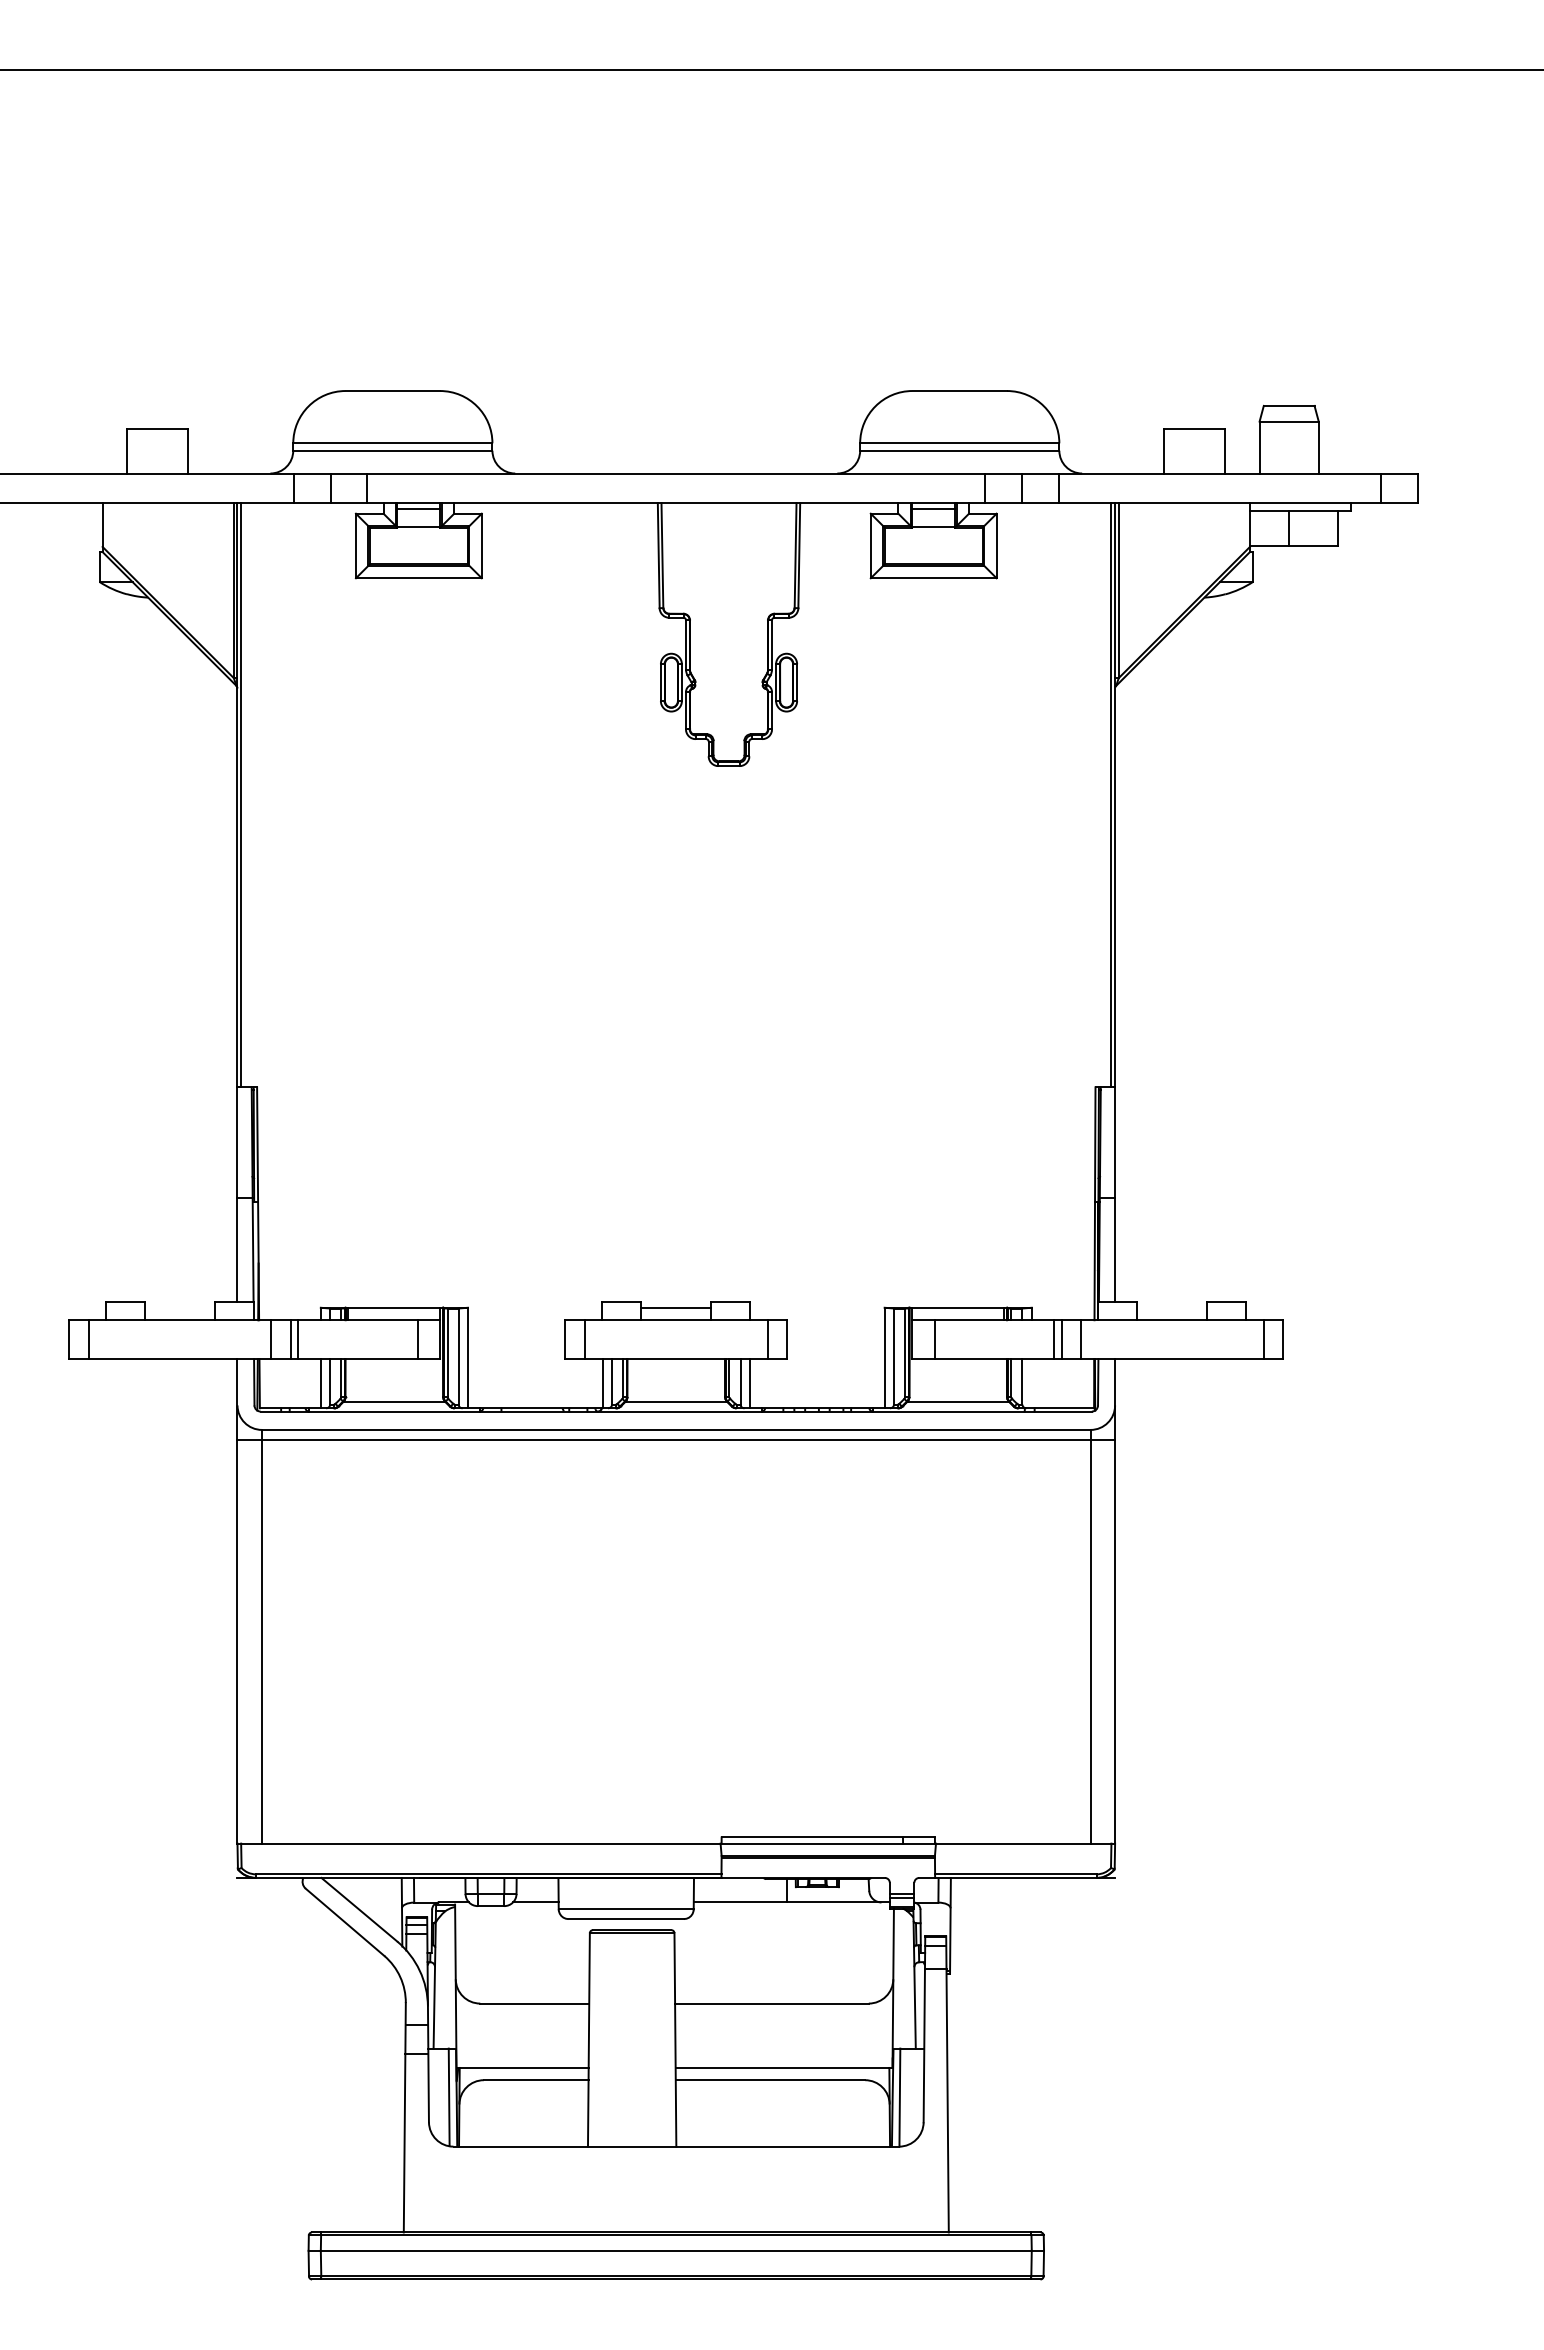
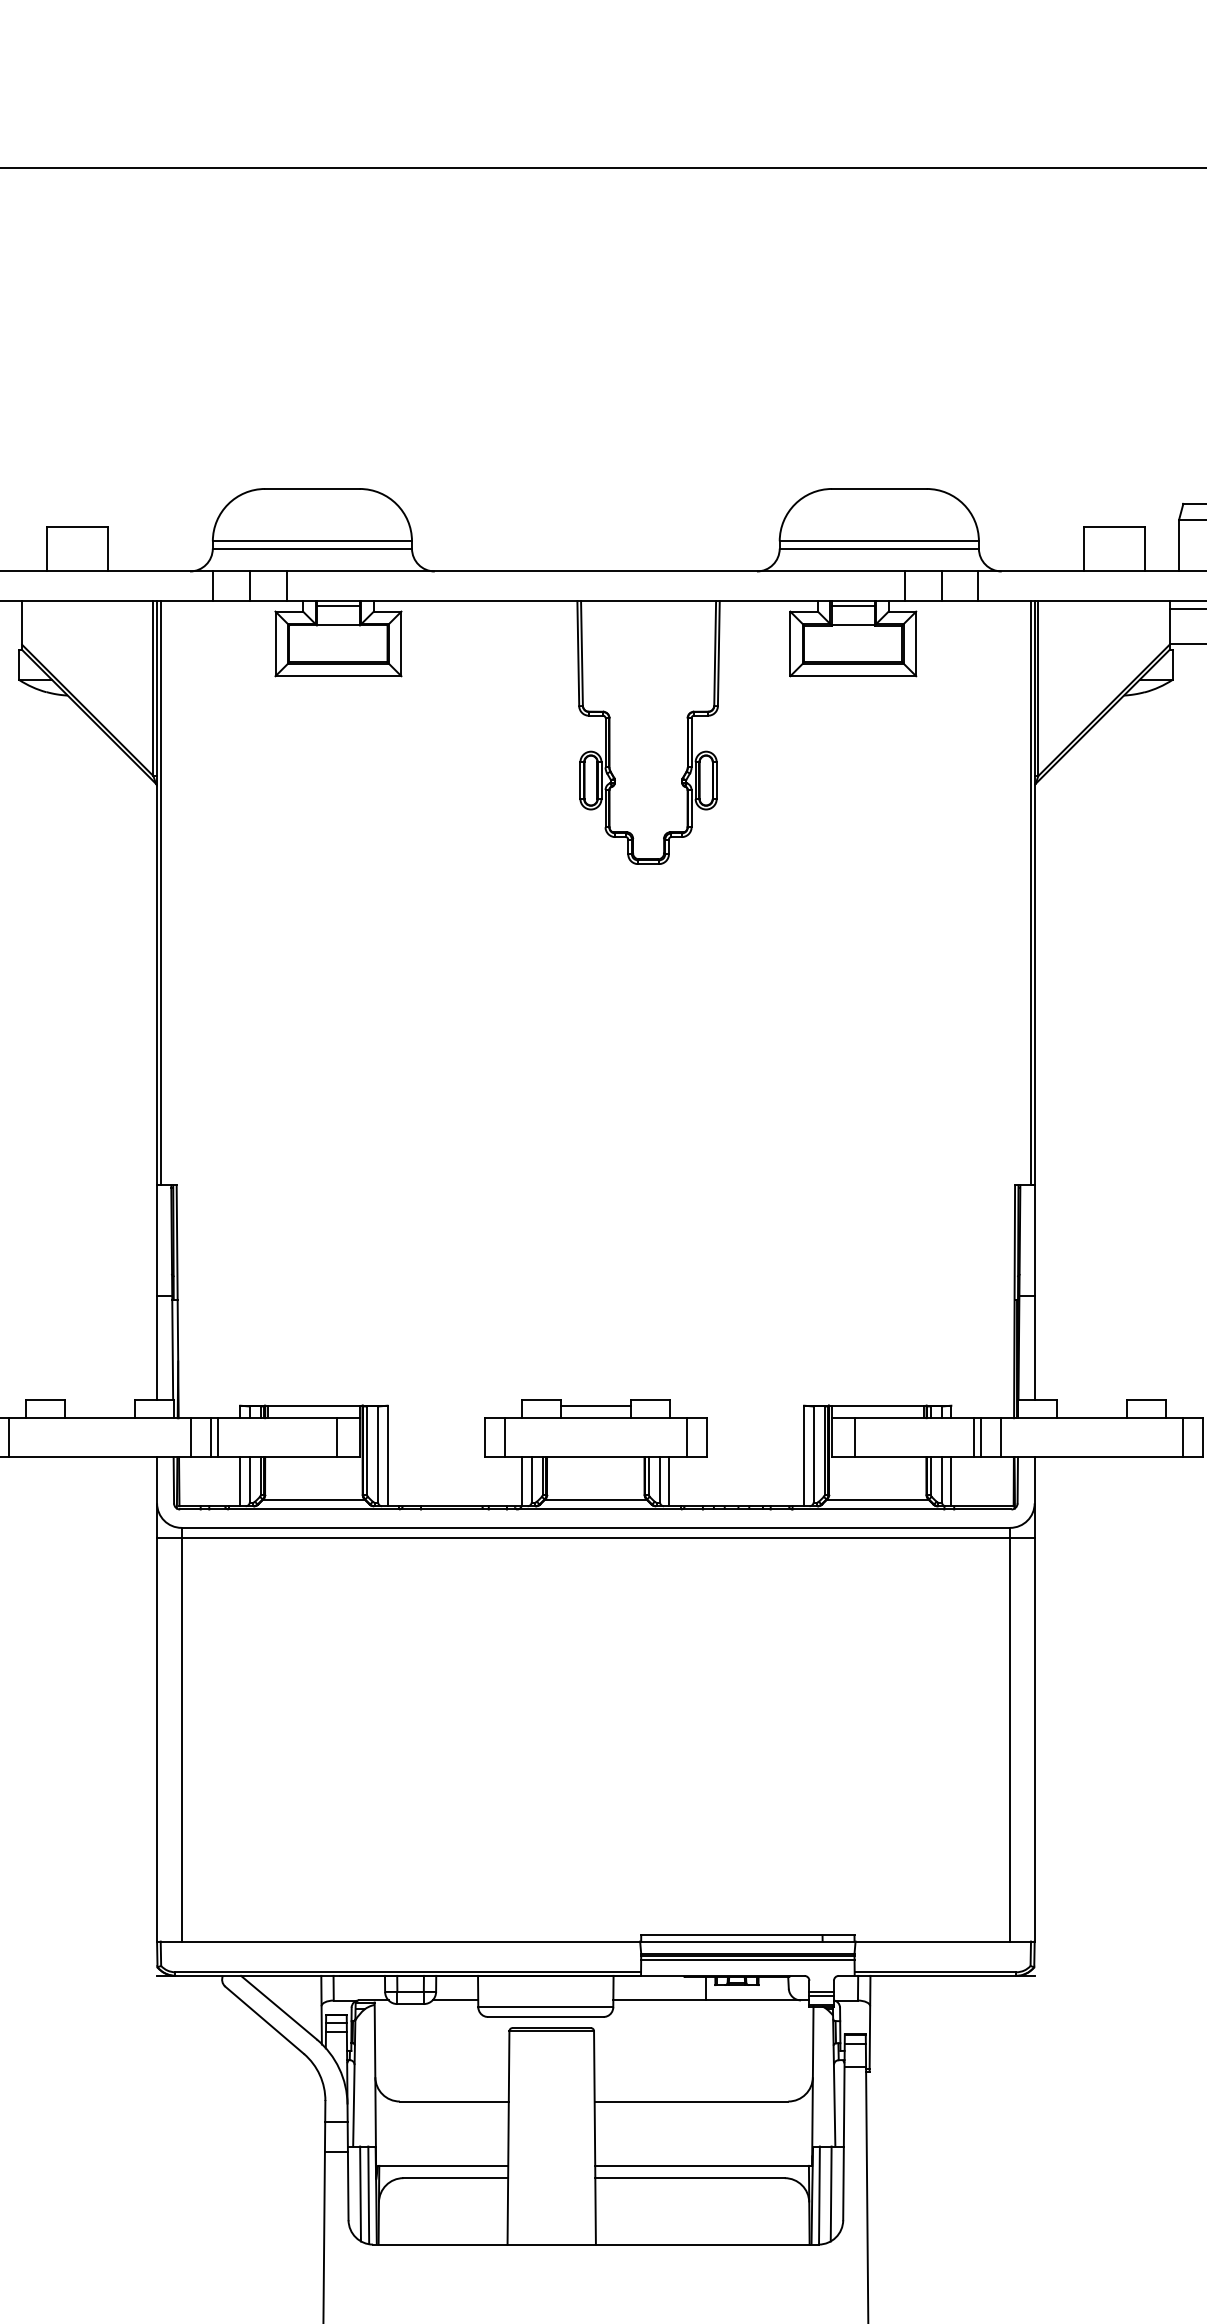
line: (1031, 1383) -> (951, 1481), added
line: (827, 1862) -> (747, 1960), added
line: (440, 2095) -> (360, 2193), added
line: (911, 2095) -> (831, 2193), added

